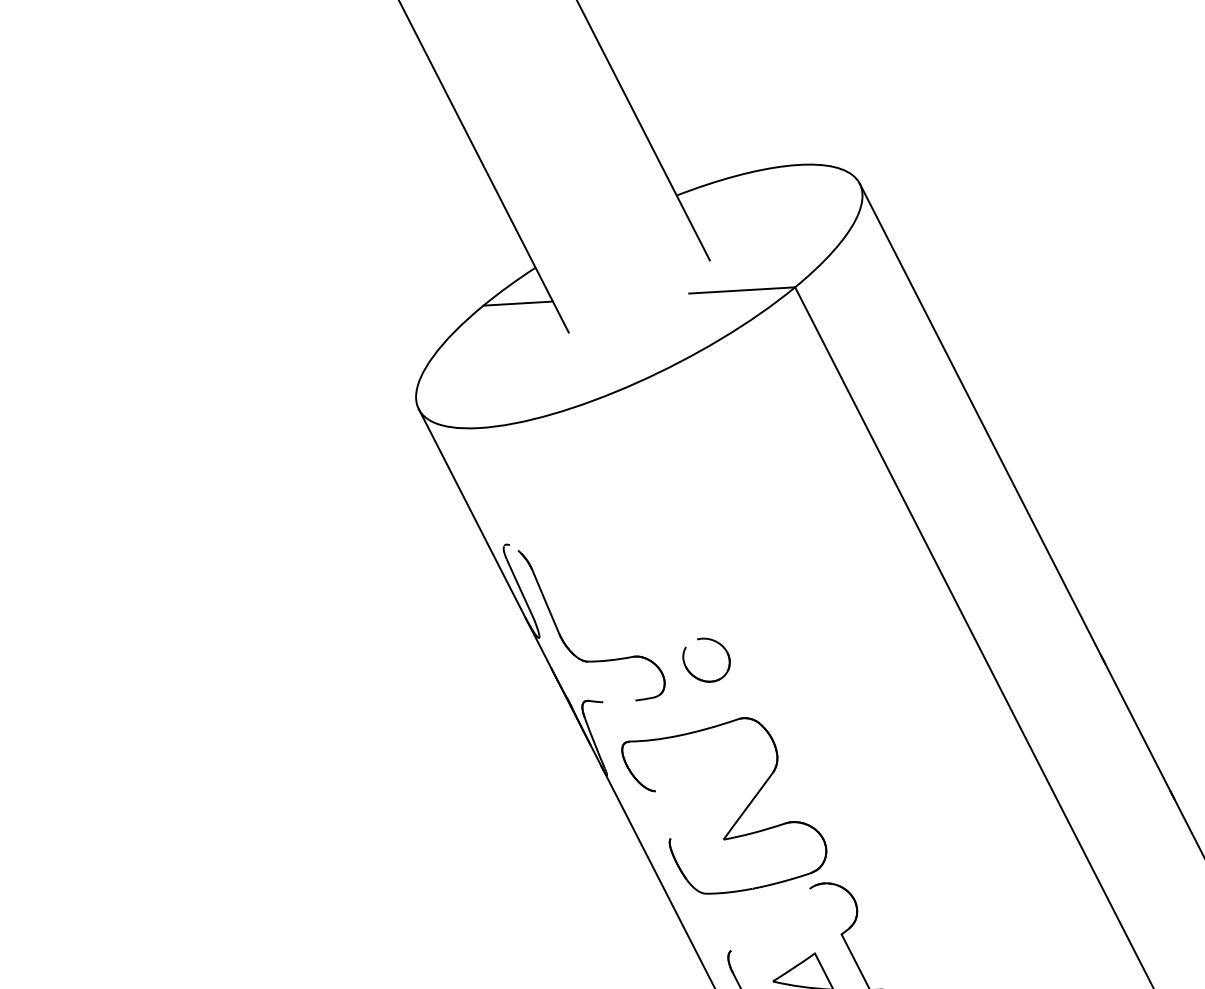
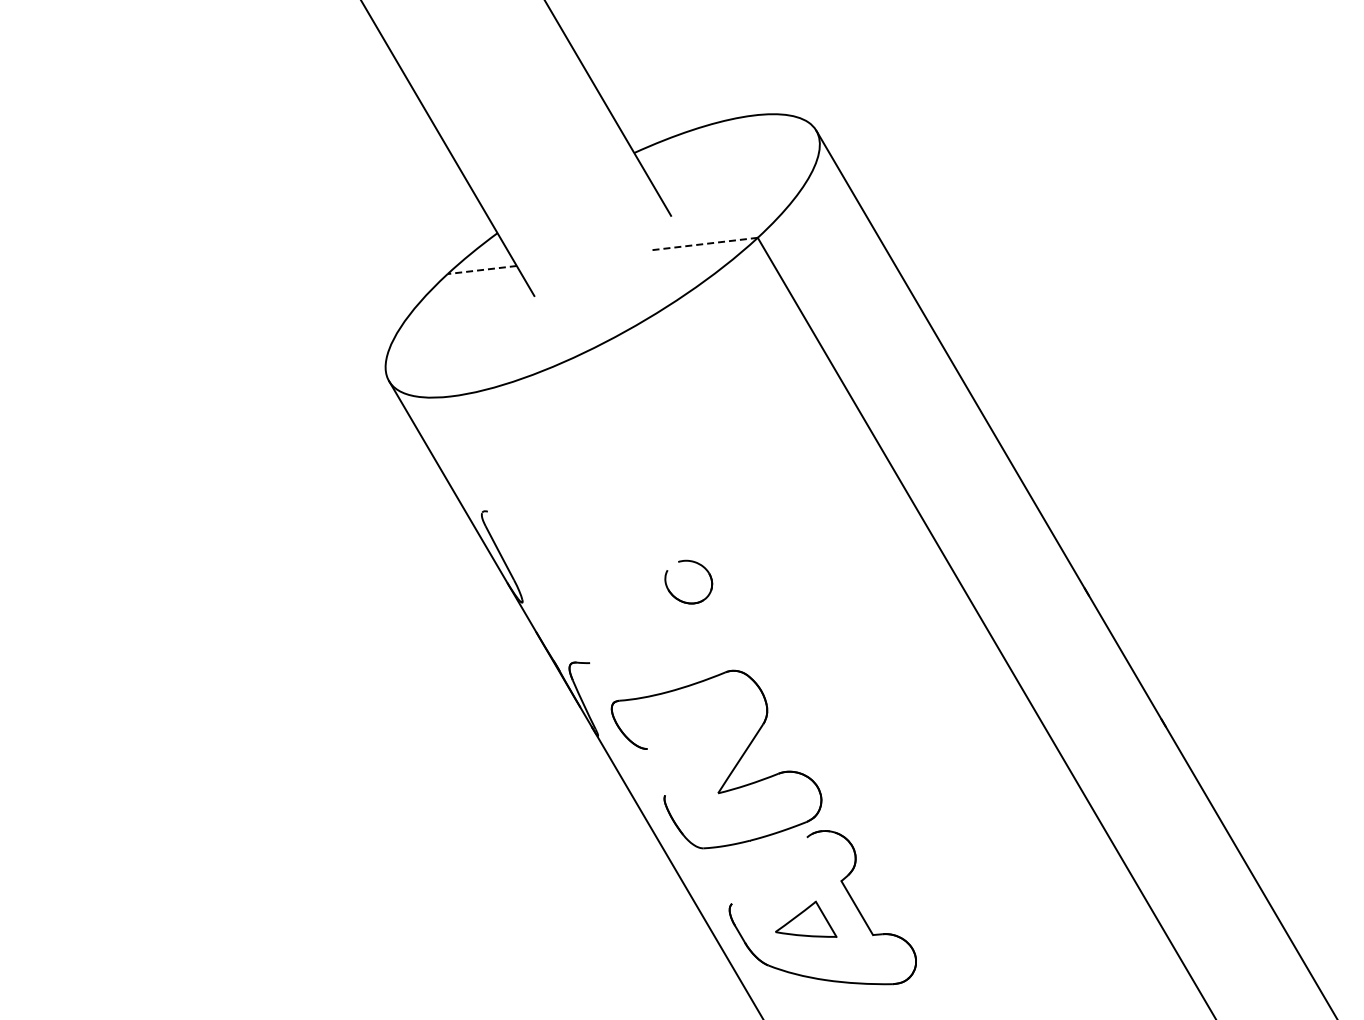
line: (741, 290) -> (704, 244), solid -> dashed
line: (518, 304) -> (482, 270), solid -> dashed
part: (710, 640) -> (691, 562), moved
part: (565, 643) -> (549, 606), removed

